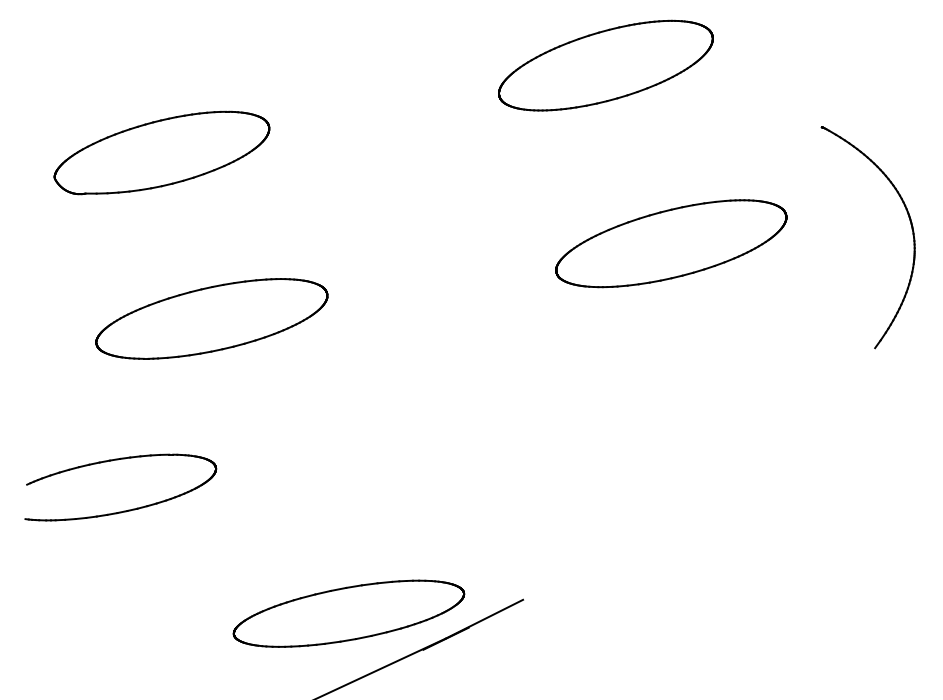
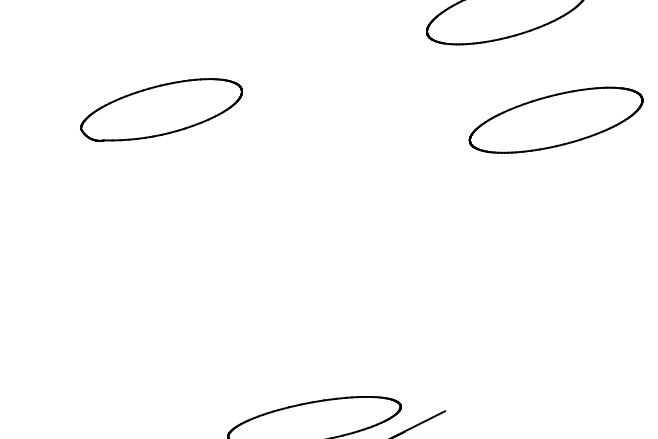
part: (161, 152) -> (161, 109), moved
part: (671, 243) -> (556, 120), moved
part: (211, 318) -> (211, 200), removed
part: (123, 510) -> (145, 344), removed

